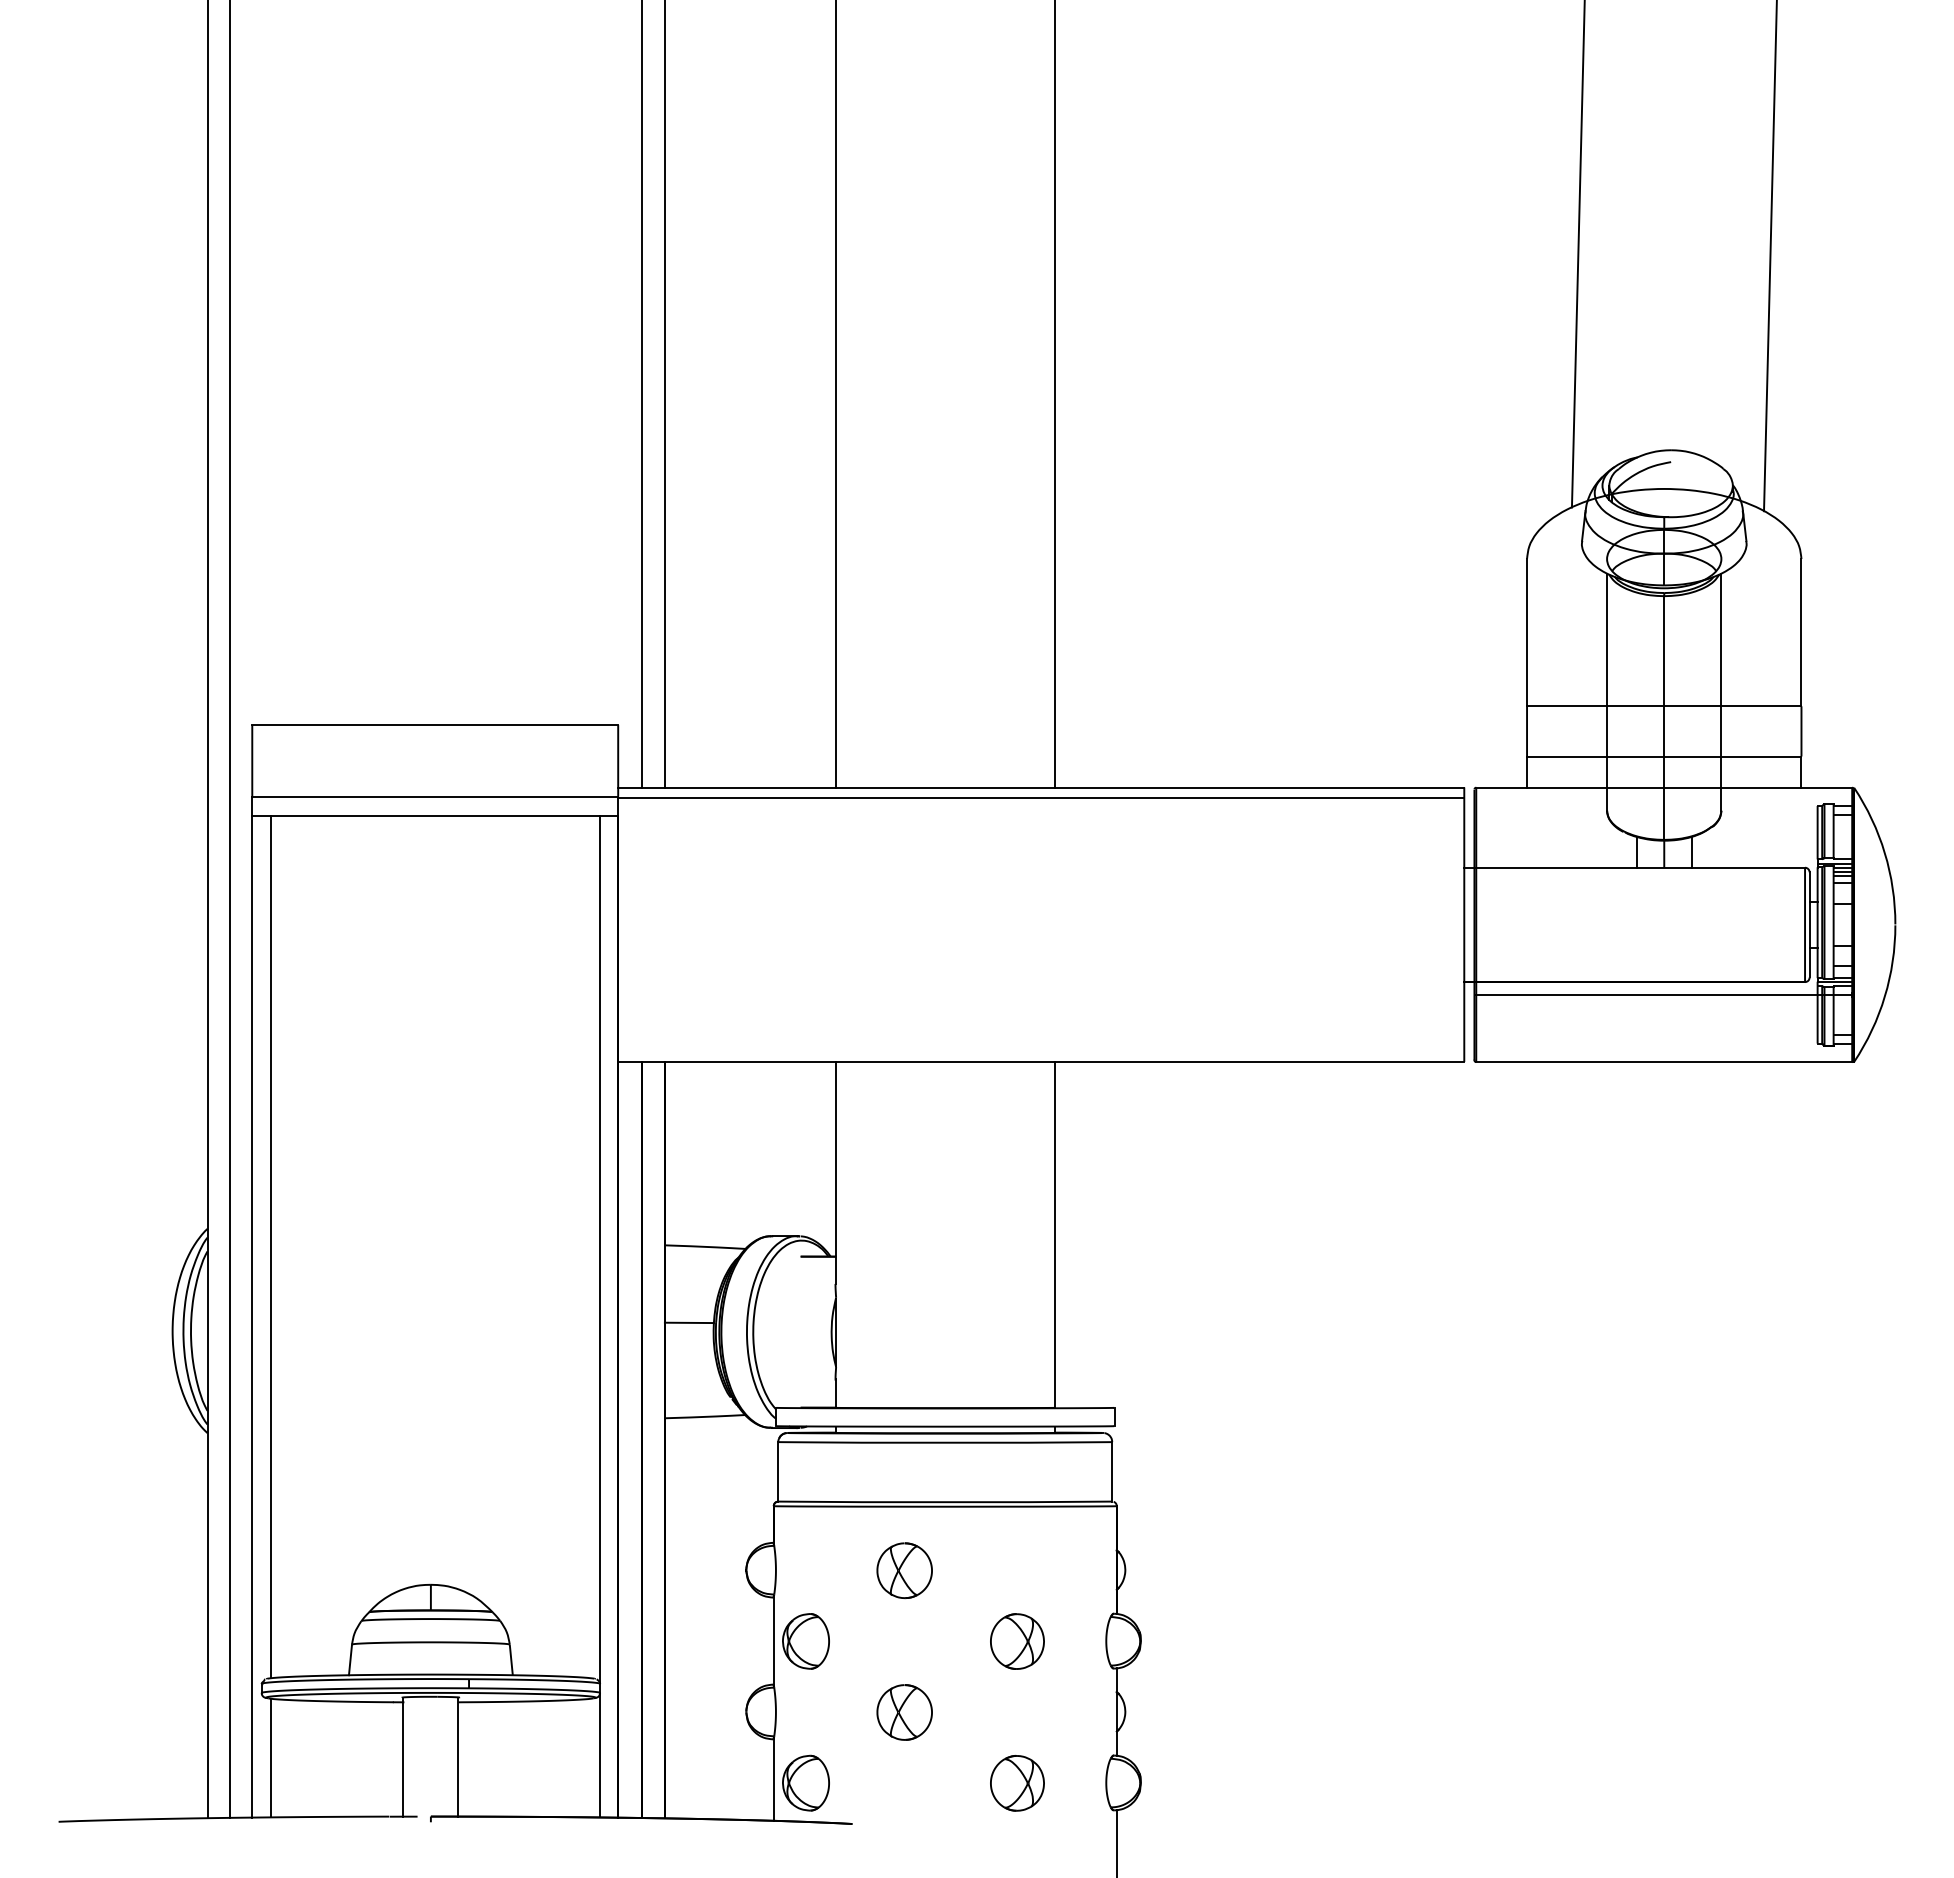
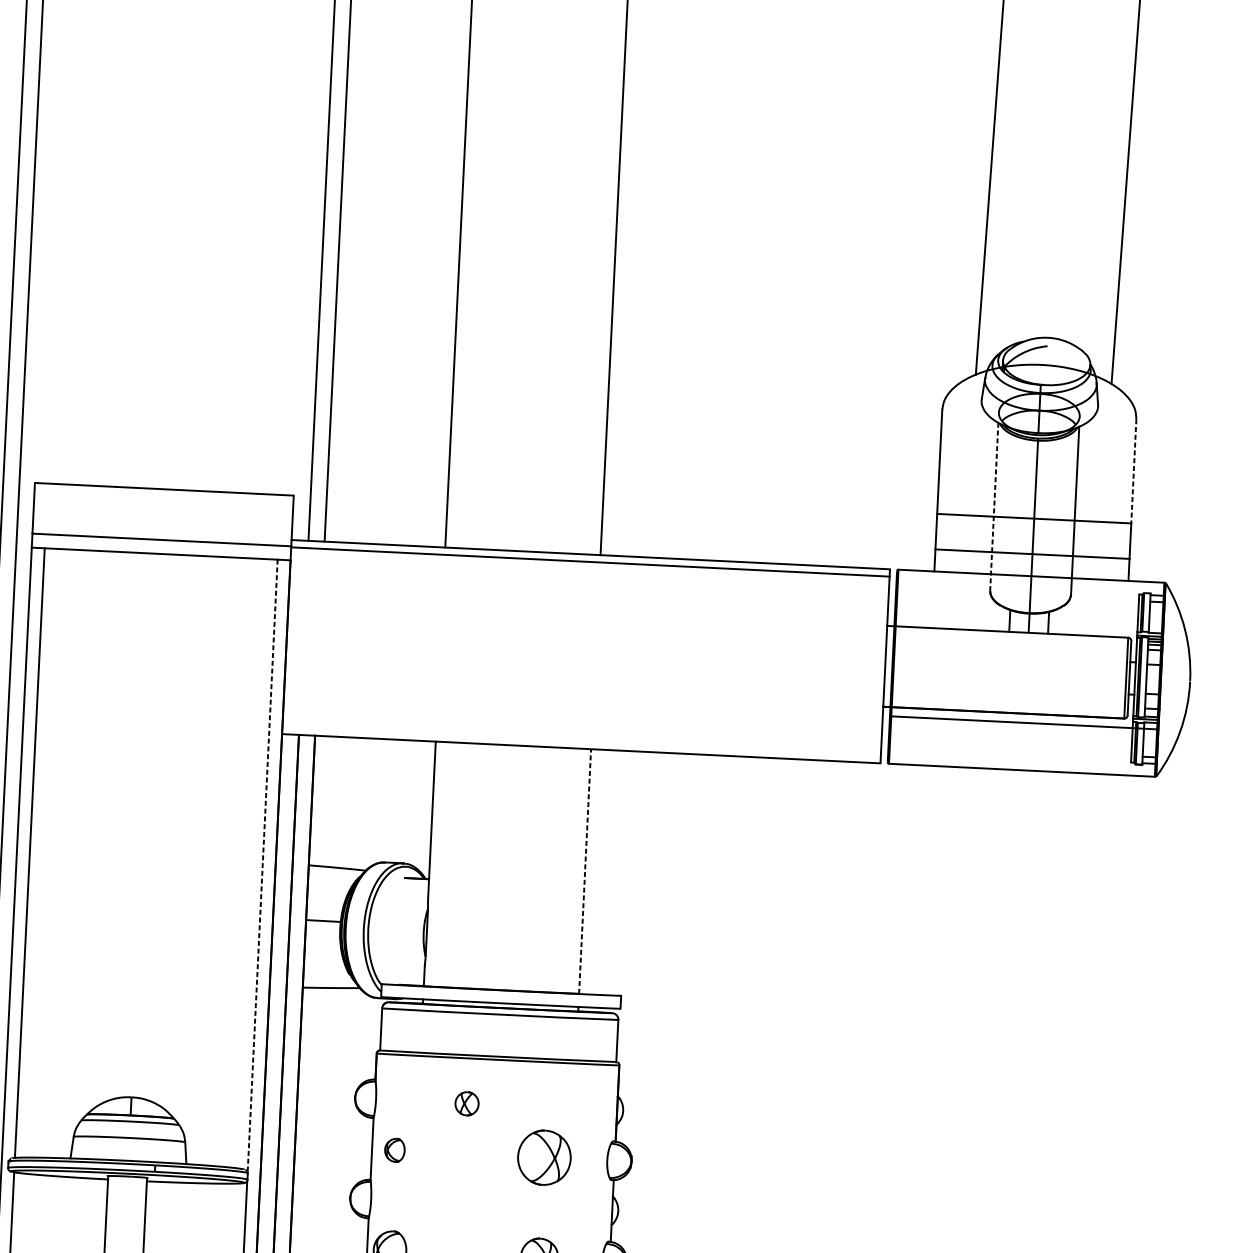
line: (1801, 632) -> (1133, 471), solid -> dashed
line: (1607, 692) -> (994, 506), solid -> dashed
line: (1055, 1234) -> (585, 871), solid -> dashed
line: (599, 1249) -> (262, 865), solid -> dashed
part: (904, 1570) -> (467, 1103), size x0.6
part: (805, 1641) -> (394, 1150), size x0.6
part: (1017, 1641) -> (544, 1157), size x1.4
part: (904, 1712) -> (462, 1204), removed

